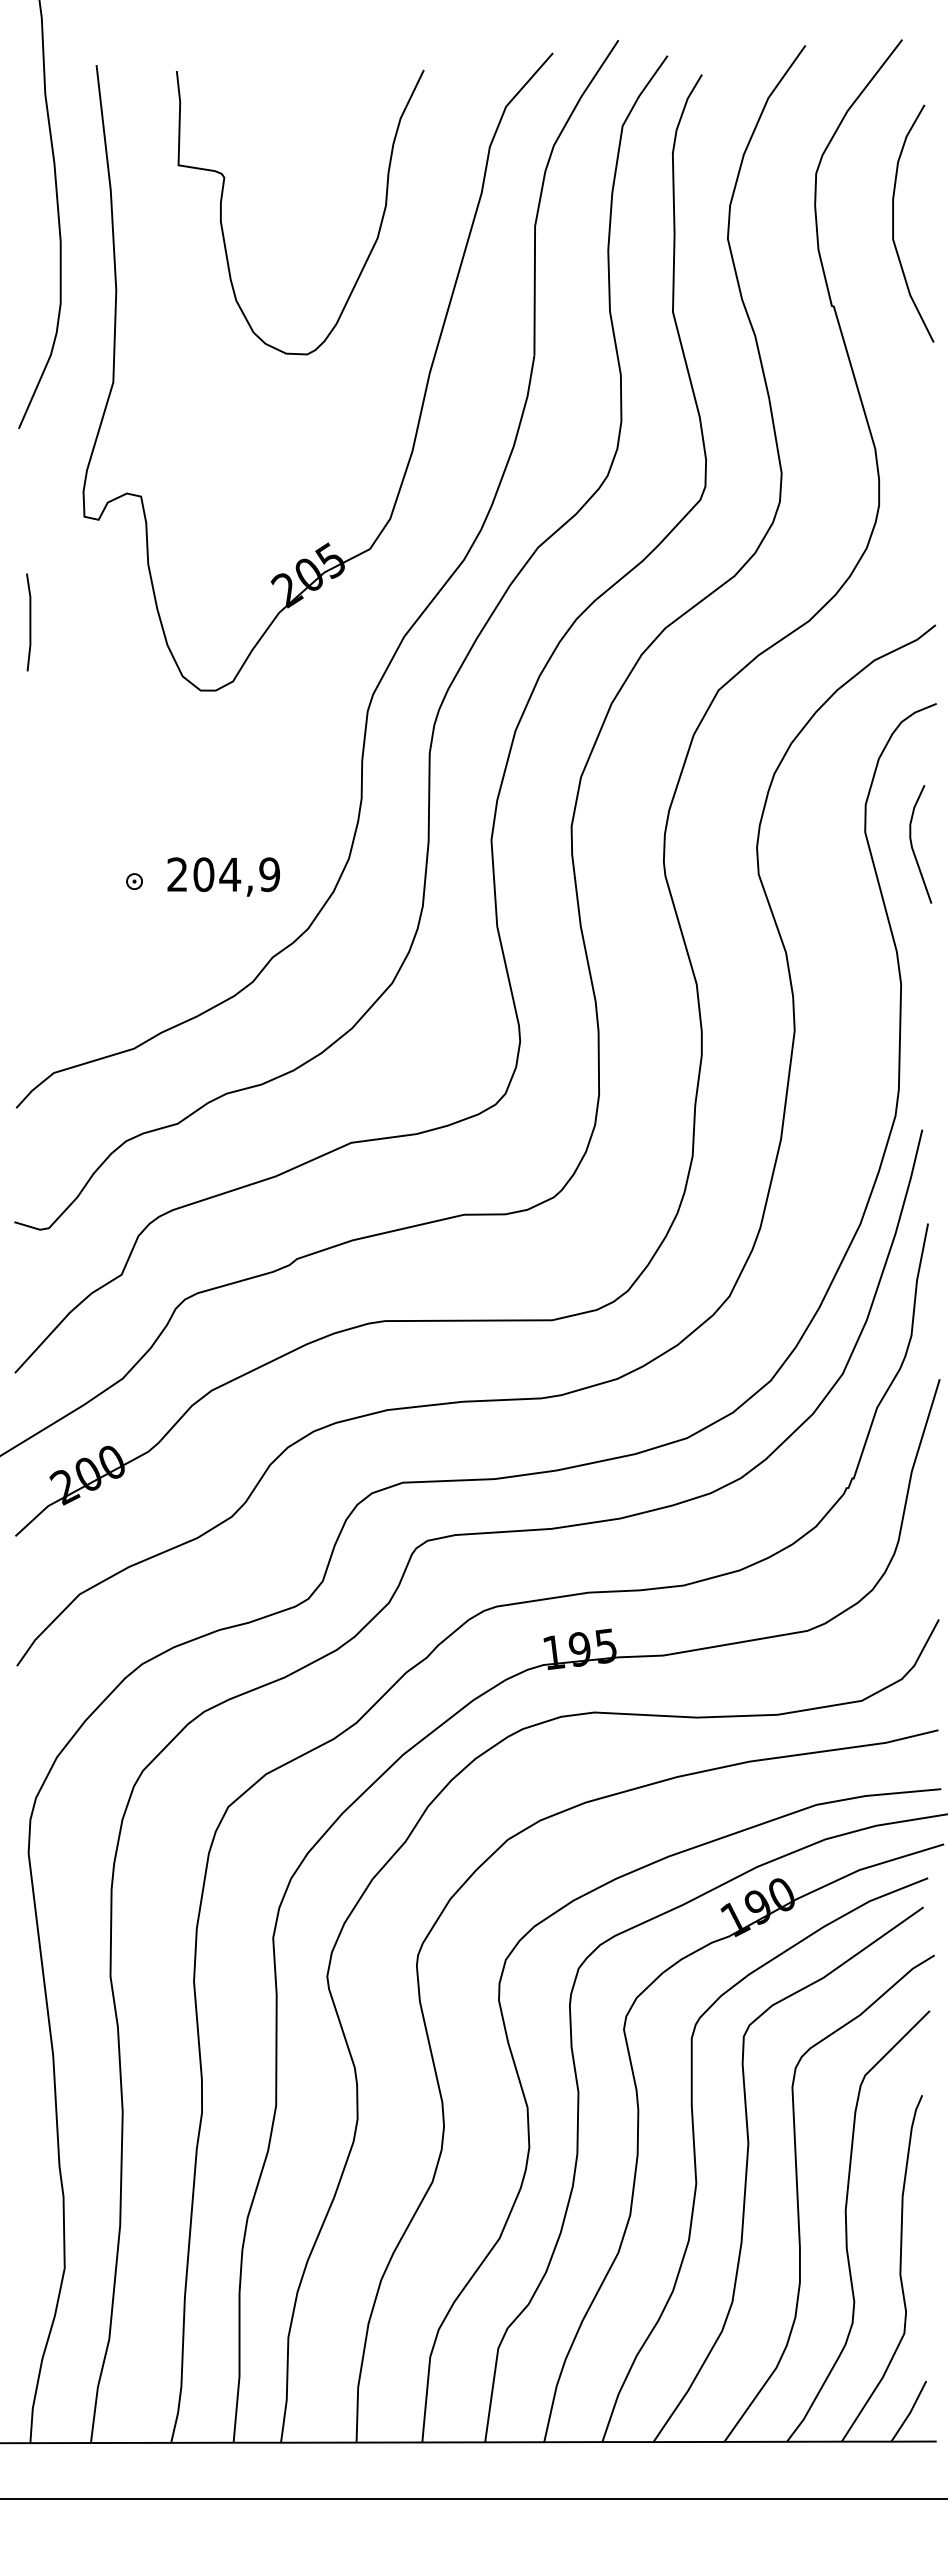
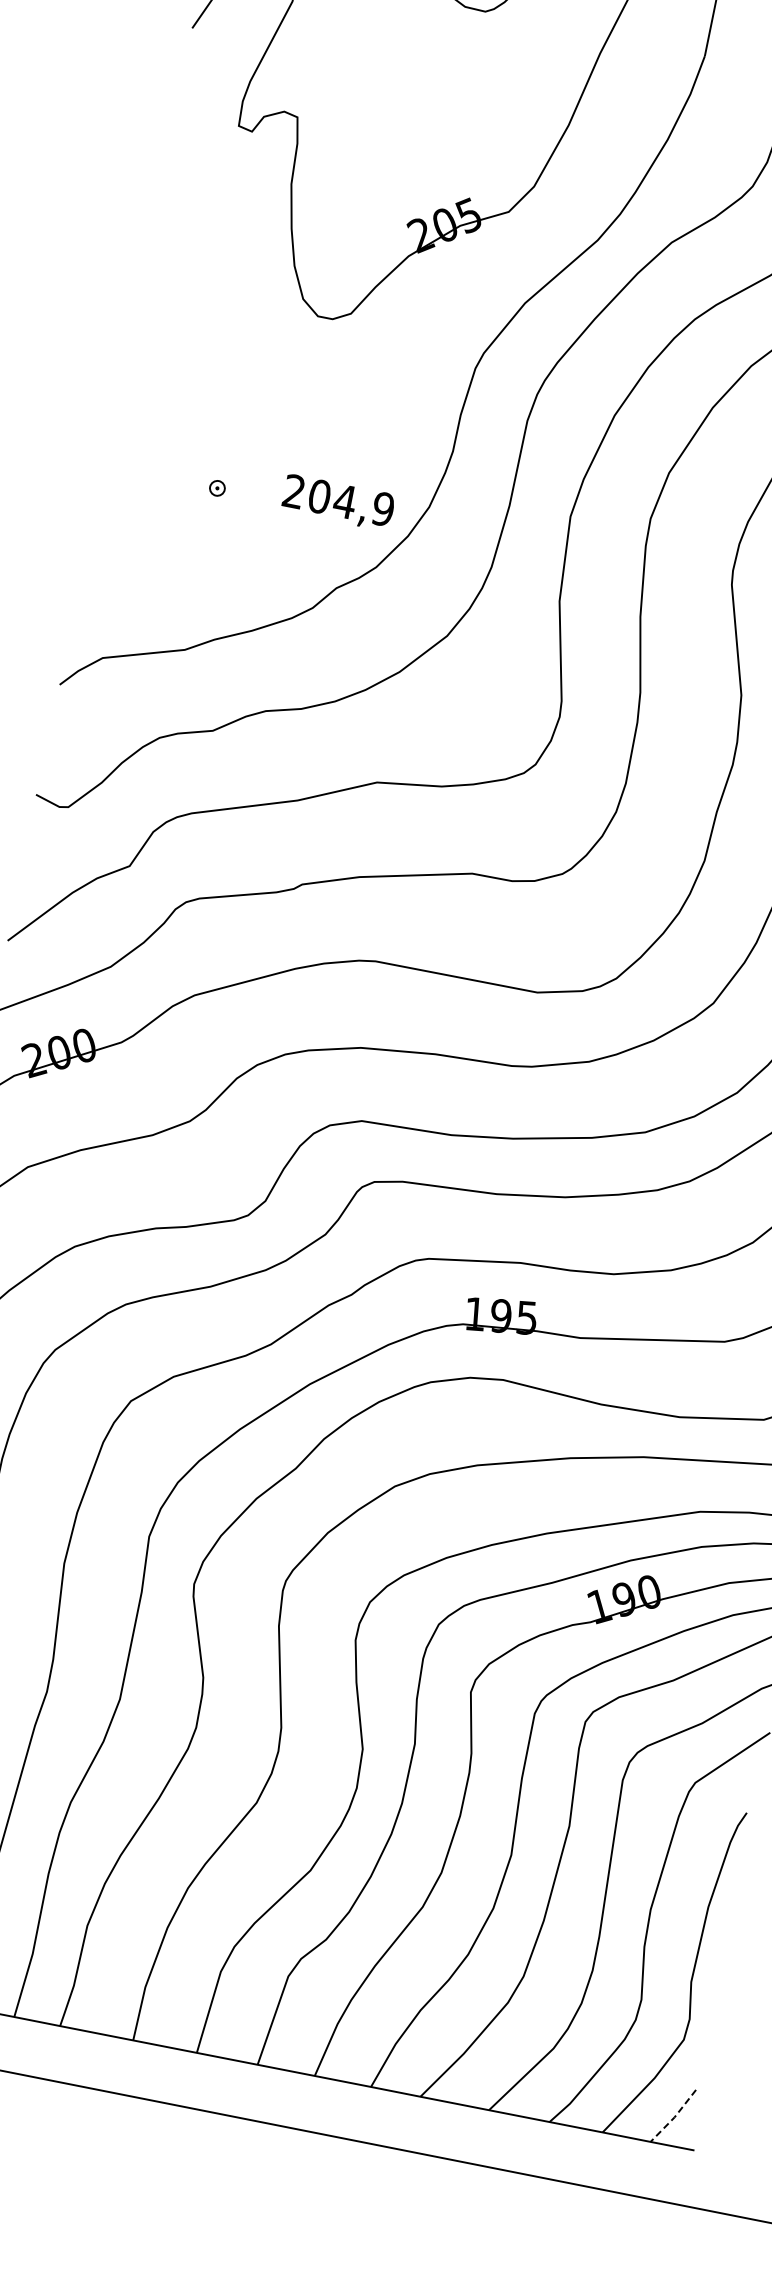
line: (29, 622) -> (165, 217), removed
text: (223, 876) -> (338, 502), moved
line: (910, 2412) -> (674, 2117), solid -> dashed

